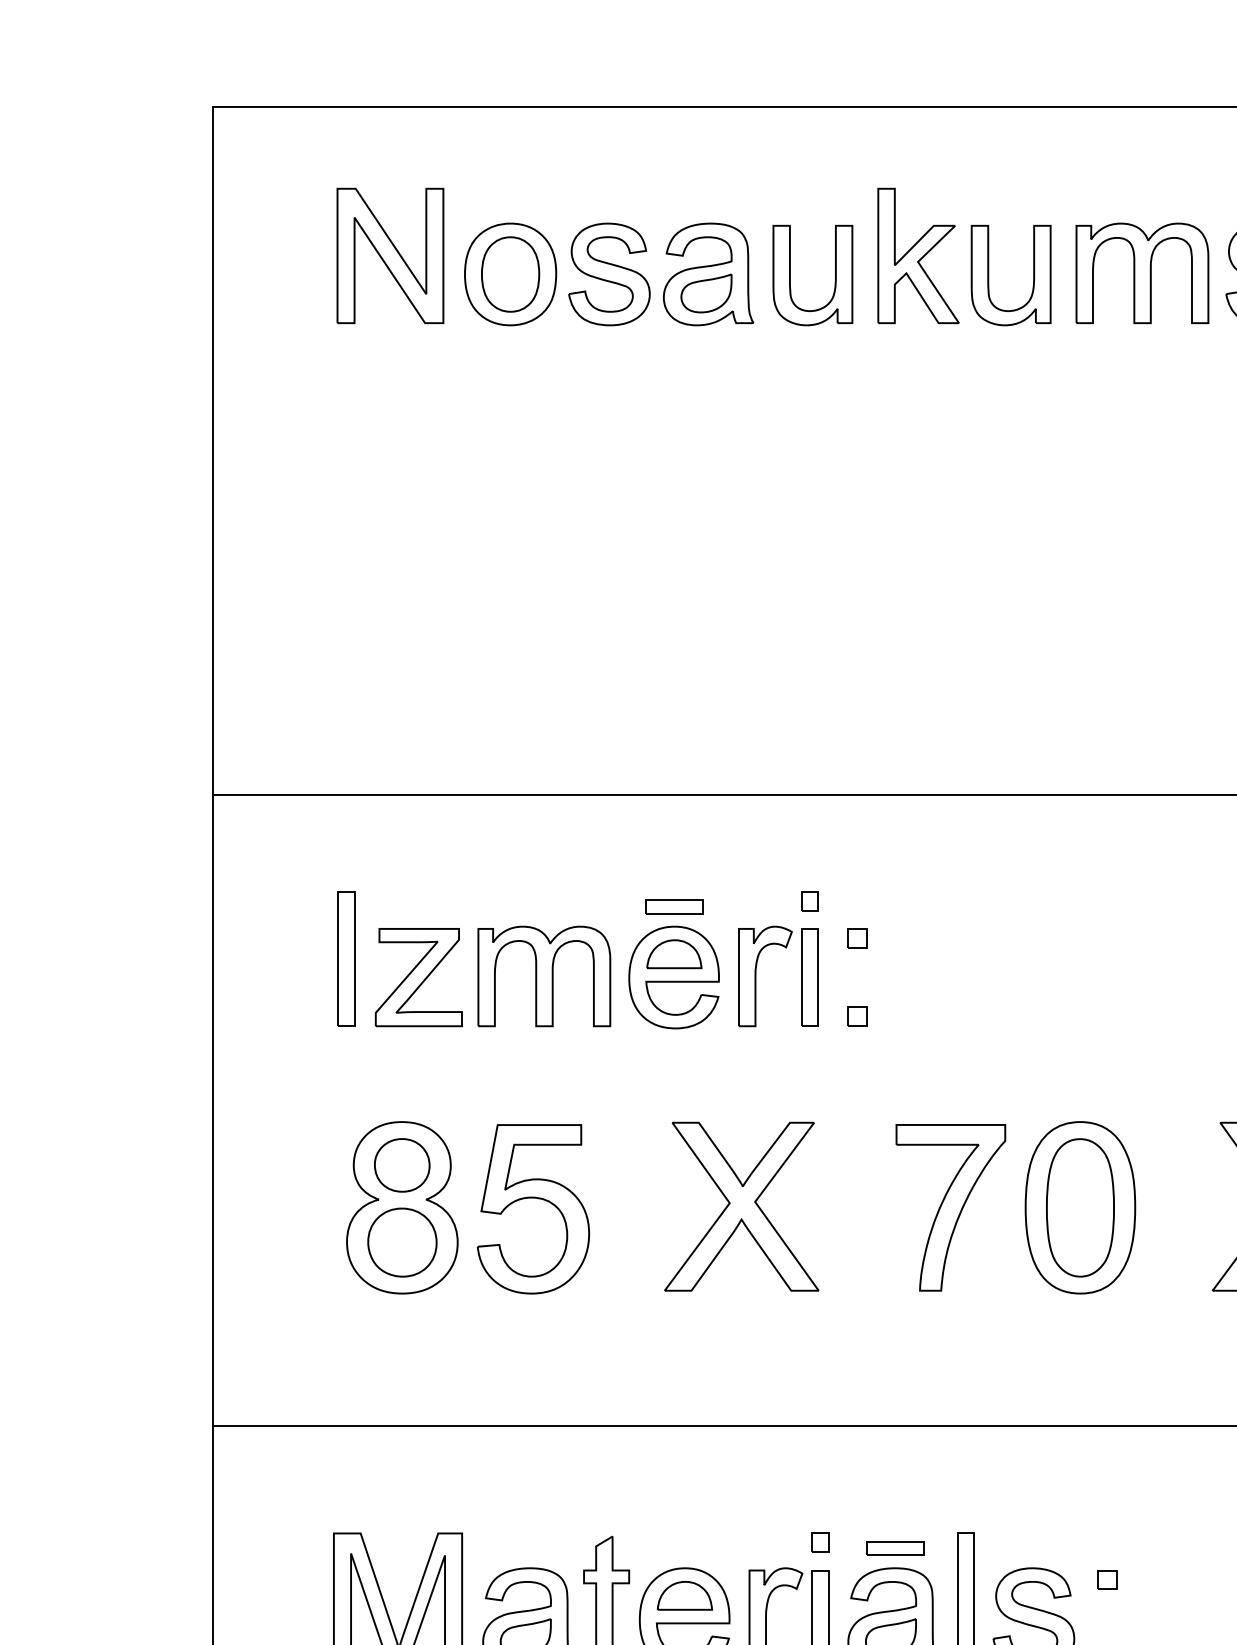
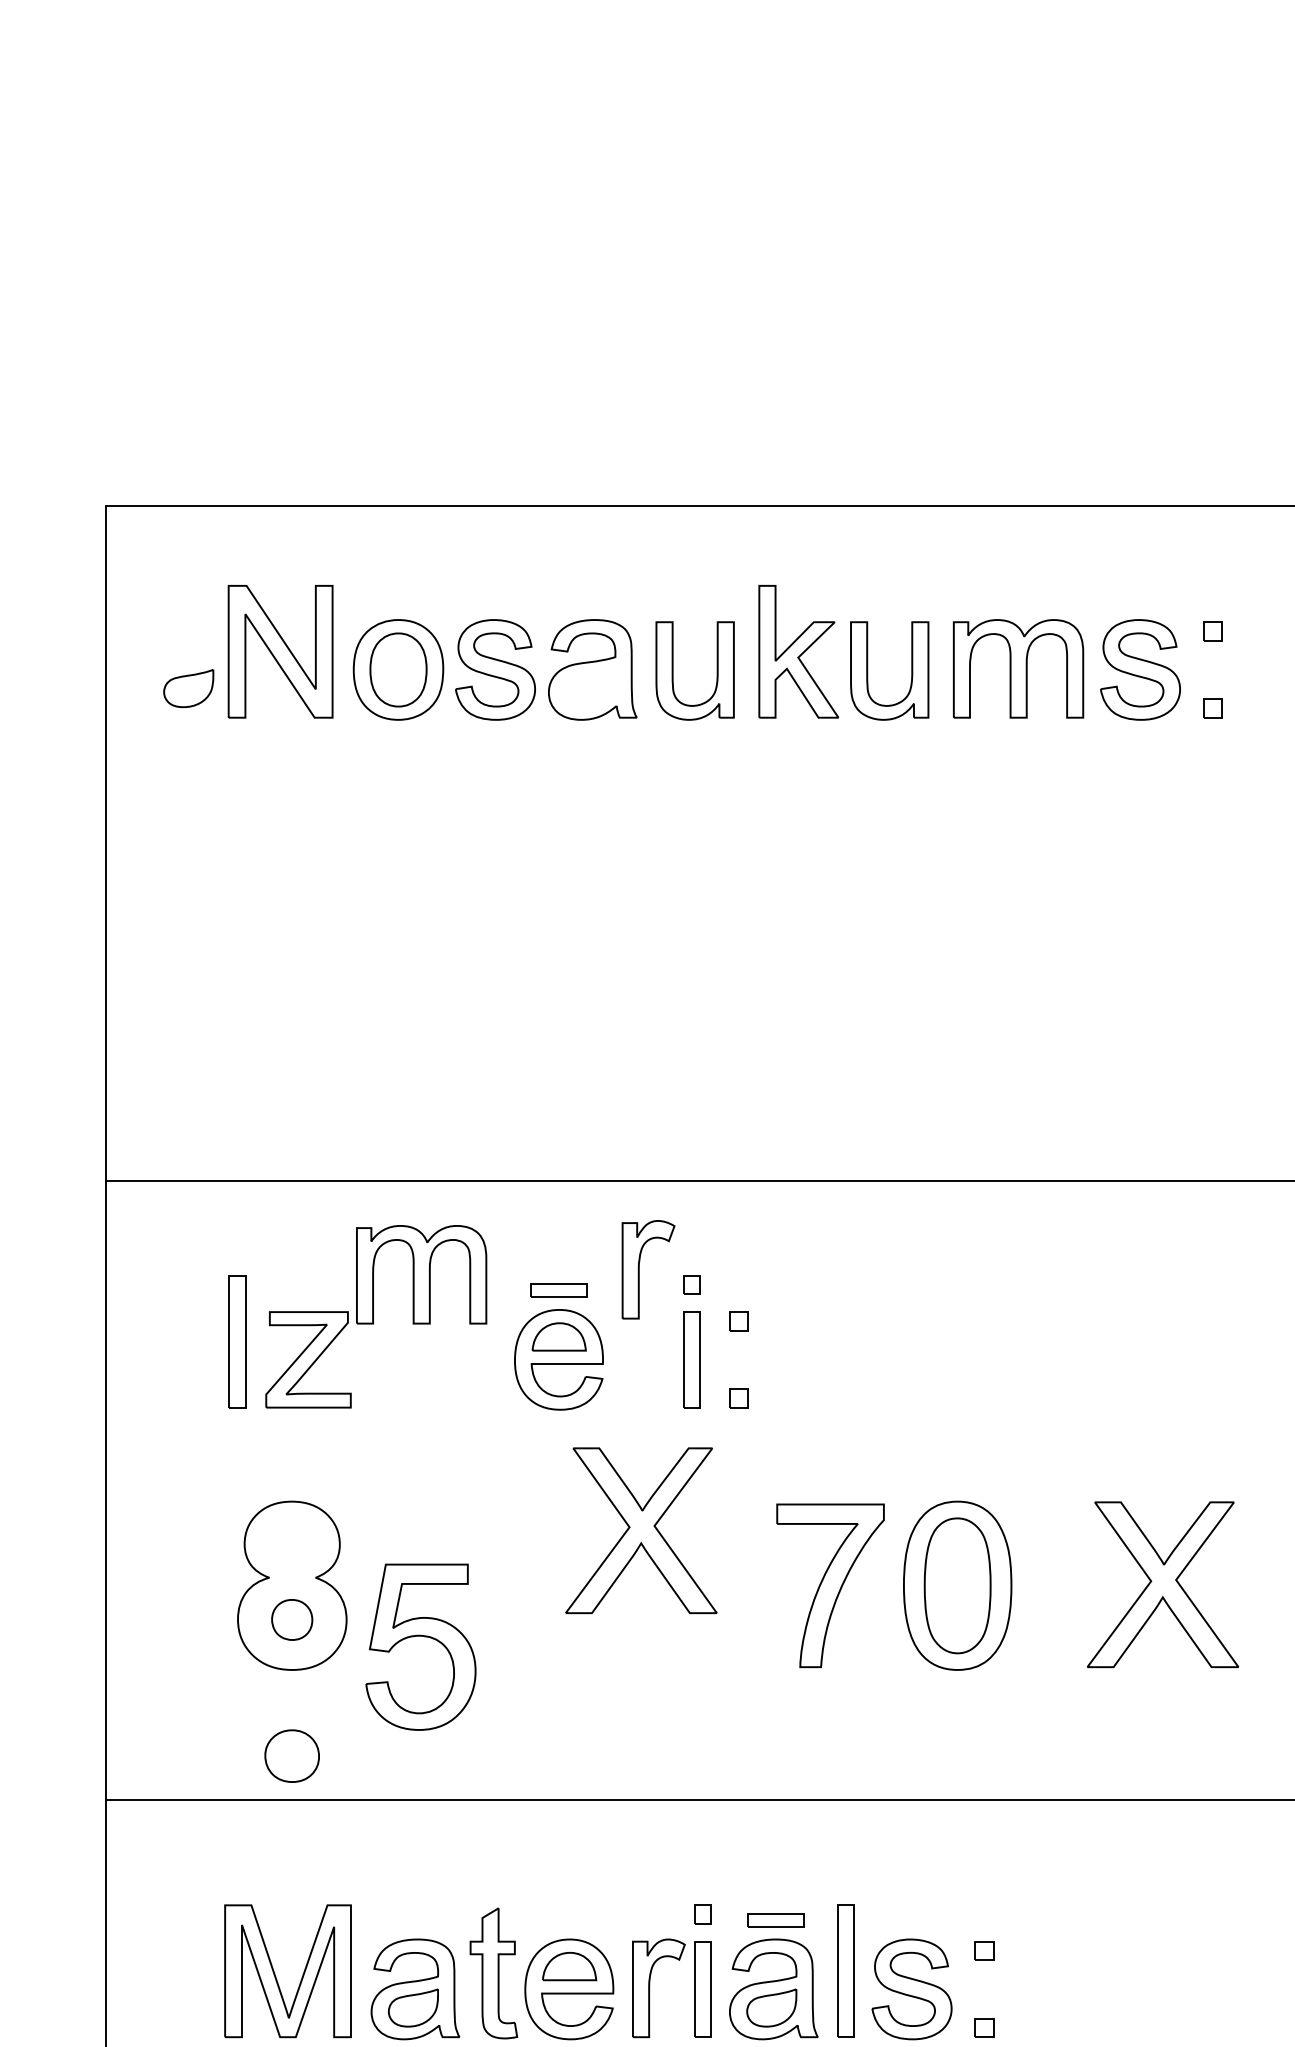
part: (706, 293) -> (188, 688), moved
part: (544, 976) -> (421, 1274), moved
part: (756, 976) -> (639, 1269), moved
part: (401, 1164) -> (291, 1755), moved
part: (537, 1199) -> (424, 1637), moved
part: (741, 1206) -> (641, 1530), moved
part: (401, 1242) -> (291, 1619), size x0.6

